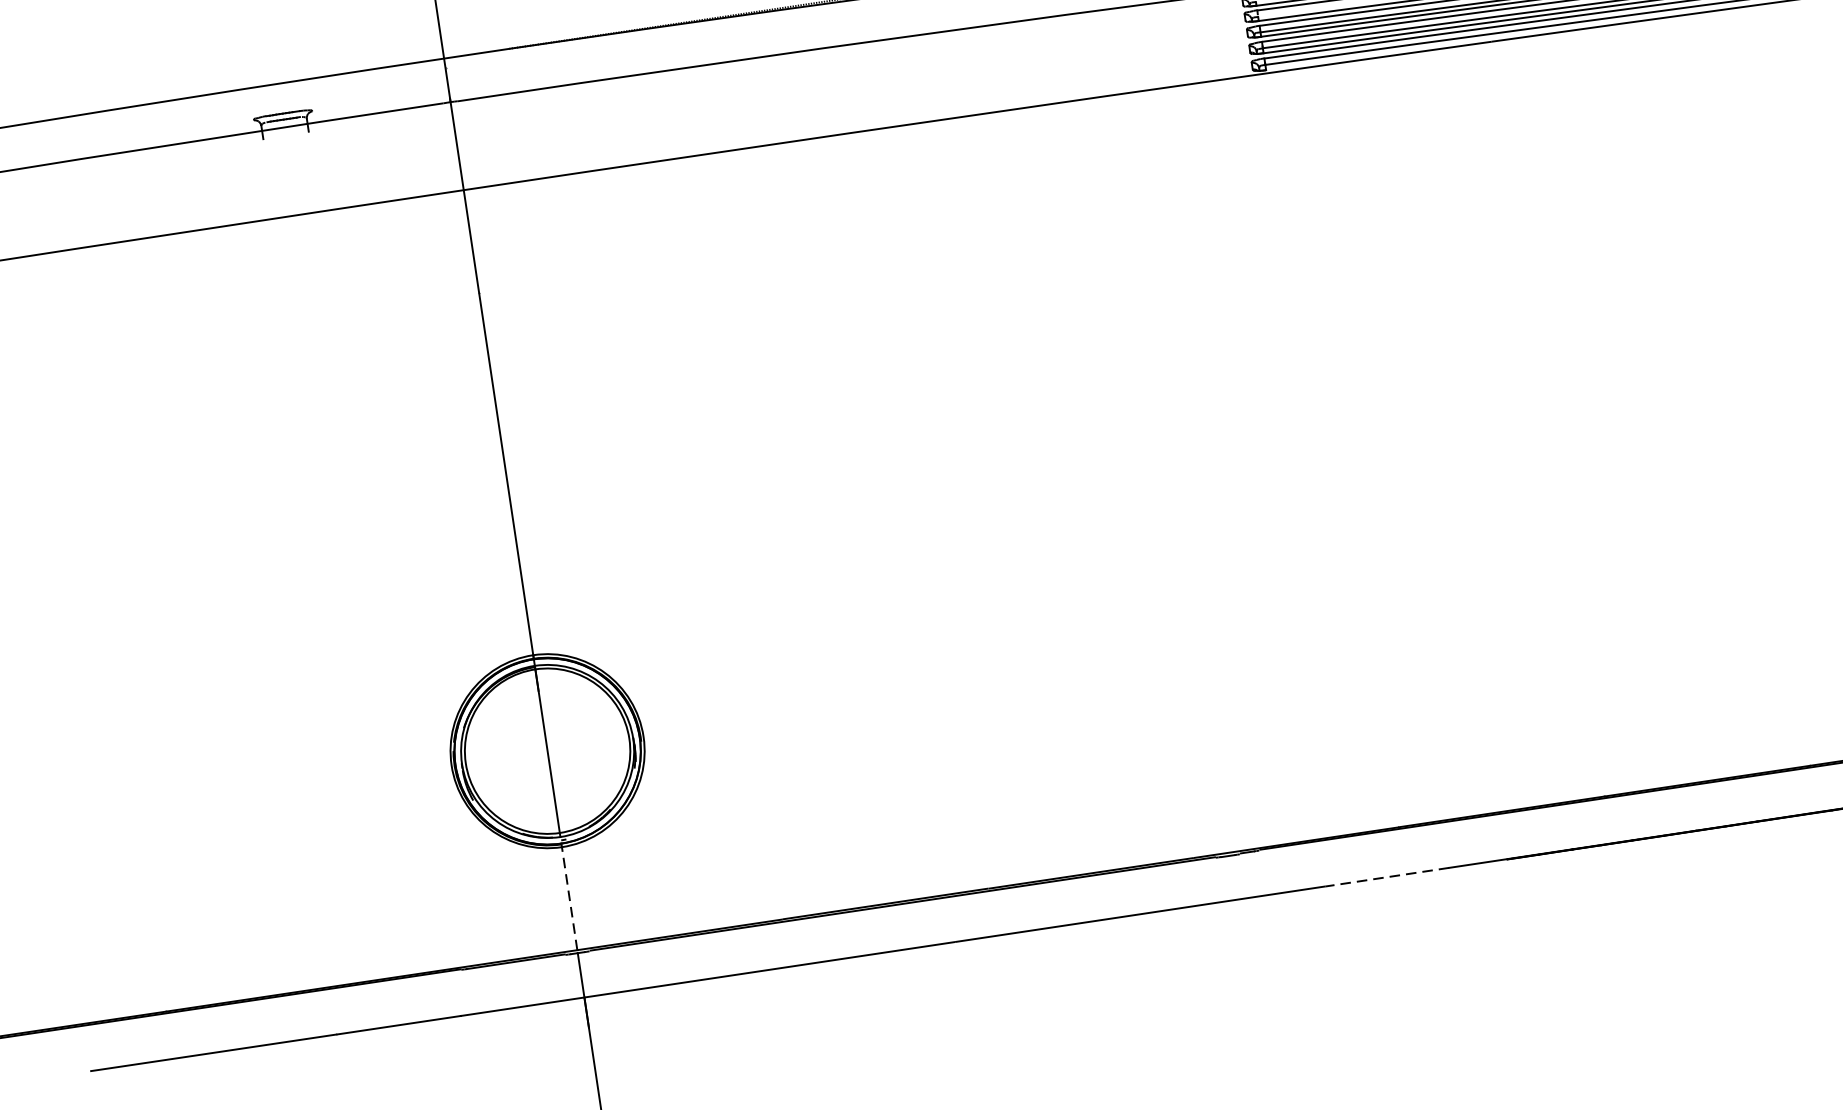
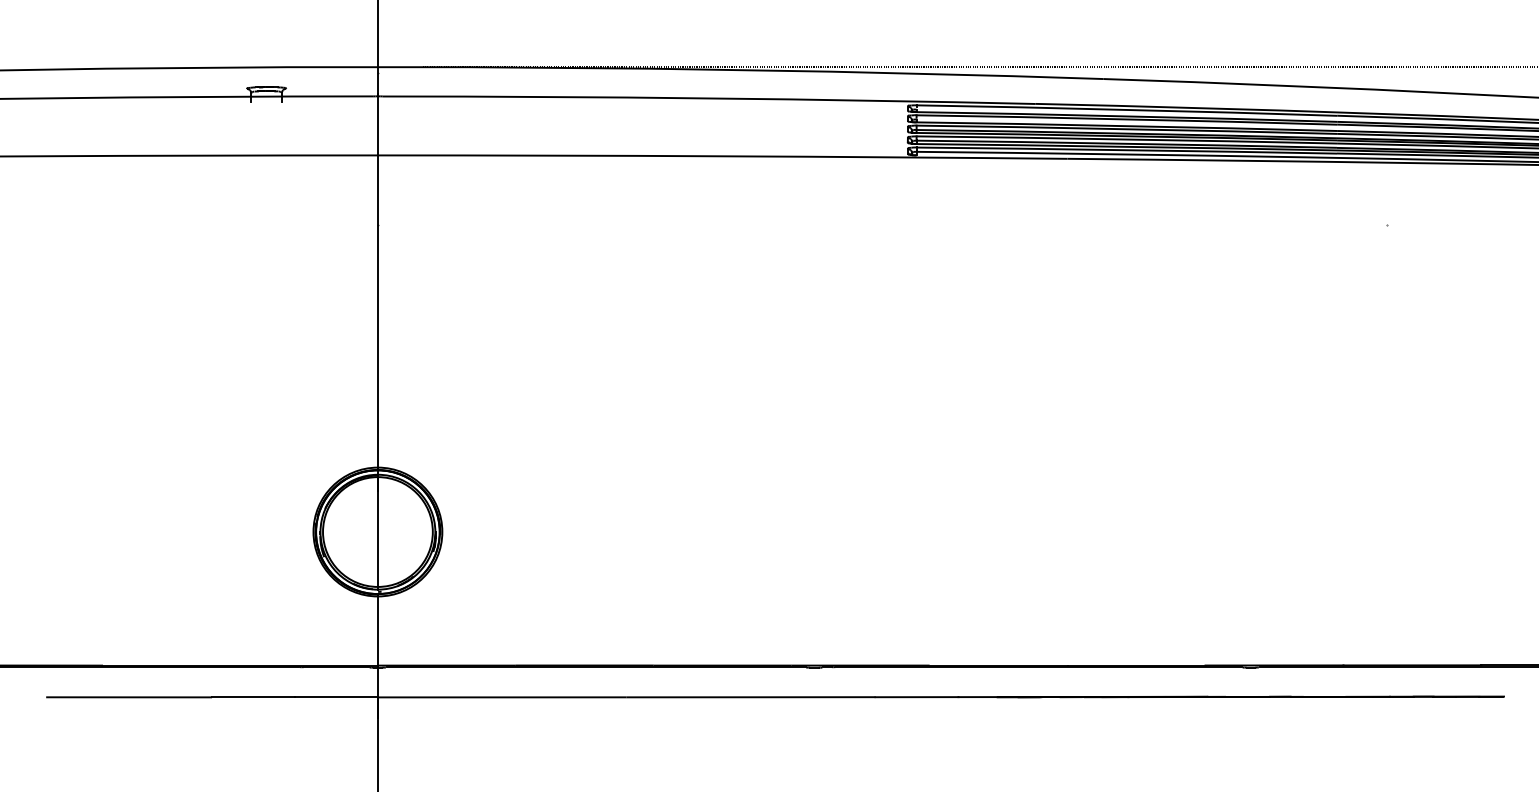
line: (1386, 877) -> (916, 697), dashed -> solid
line: (569, 899) -> (377, 631), dashed -> solid

